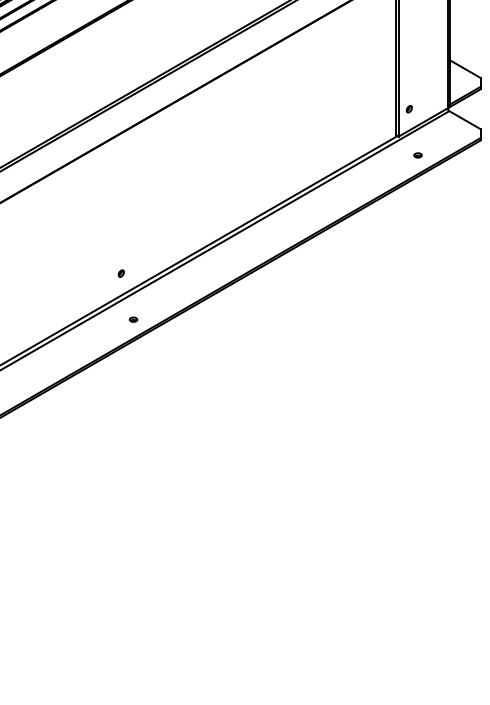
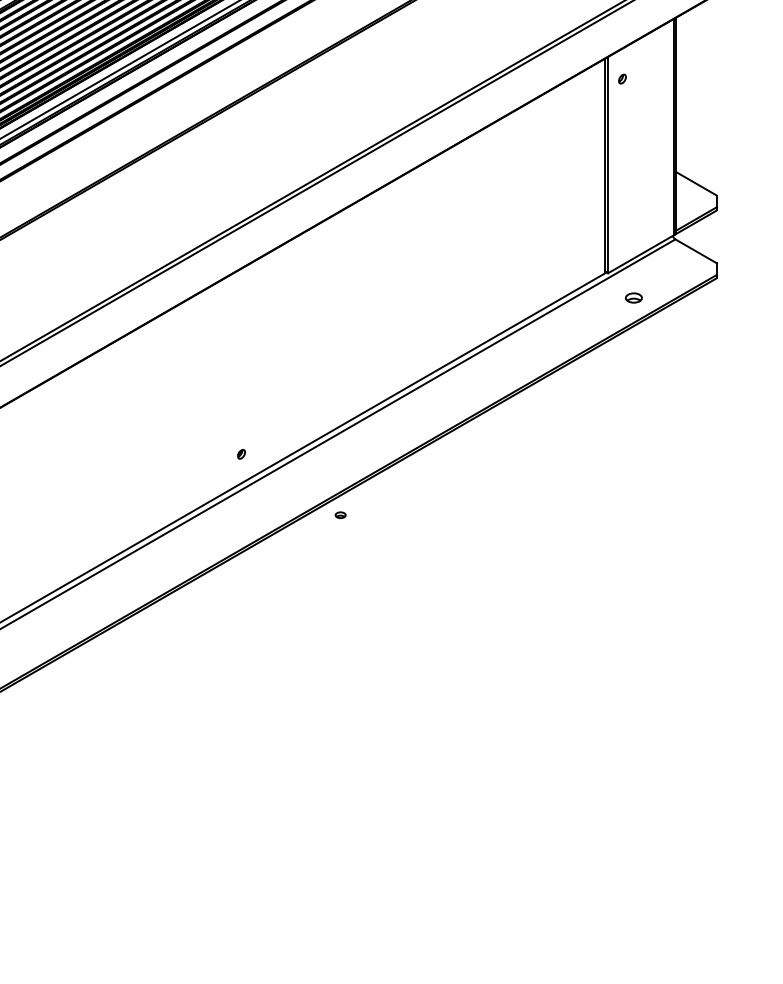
part: (409, 108) -> (622, 236), removed
part: (417, 155) -> (633, 297), size x1.6
part: (133, 319) -> (340, 515), moved

